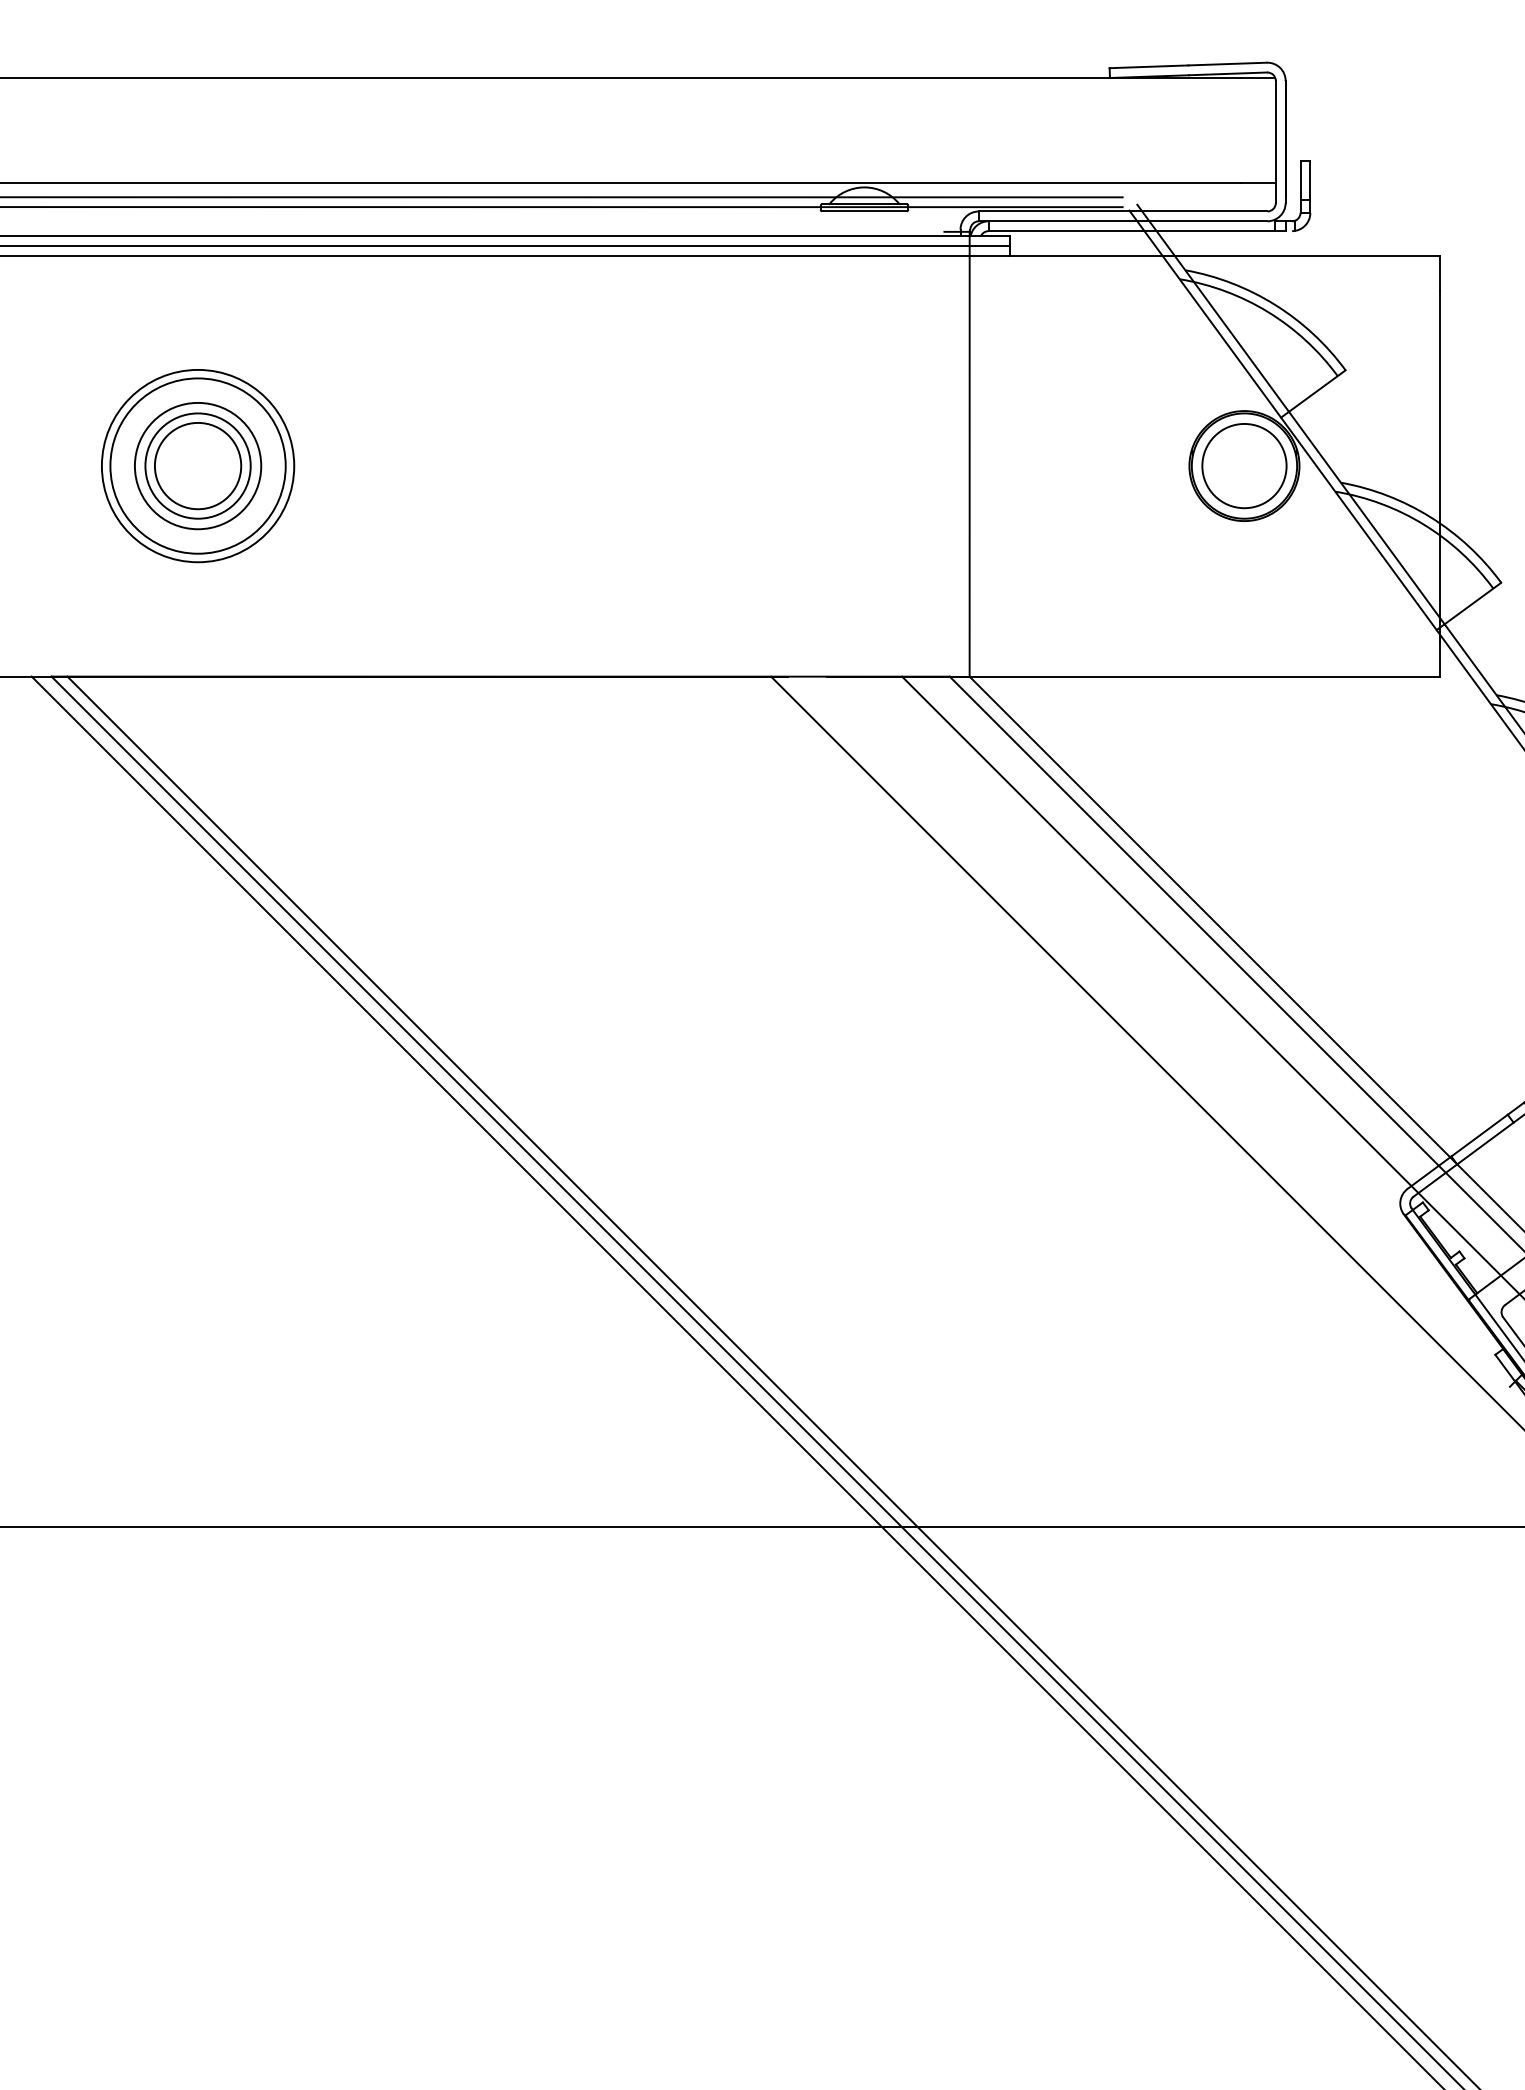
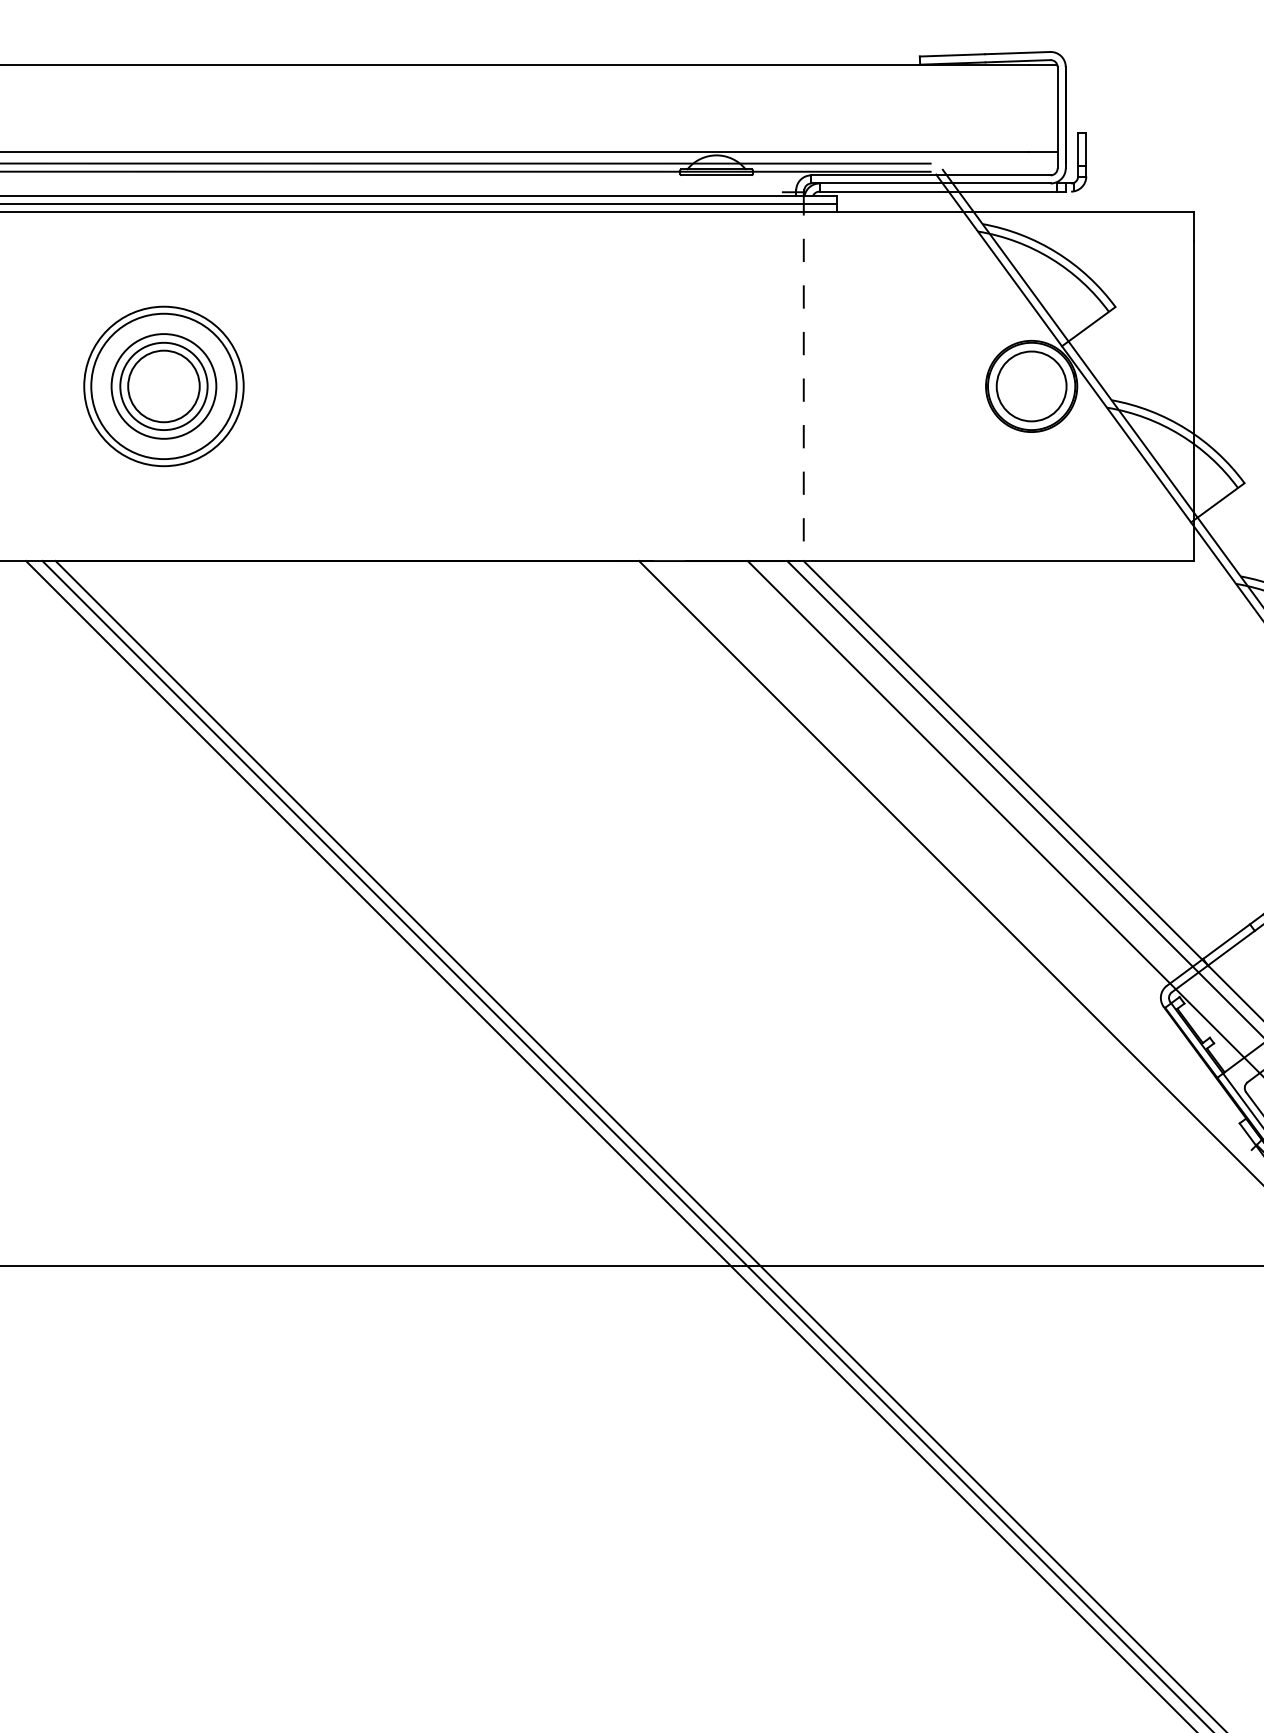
line: (969, 454) -> (803, 376), solid -> dashed

